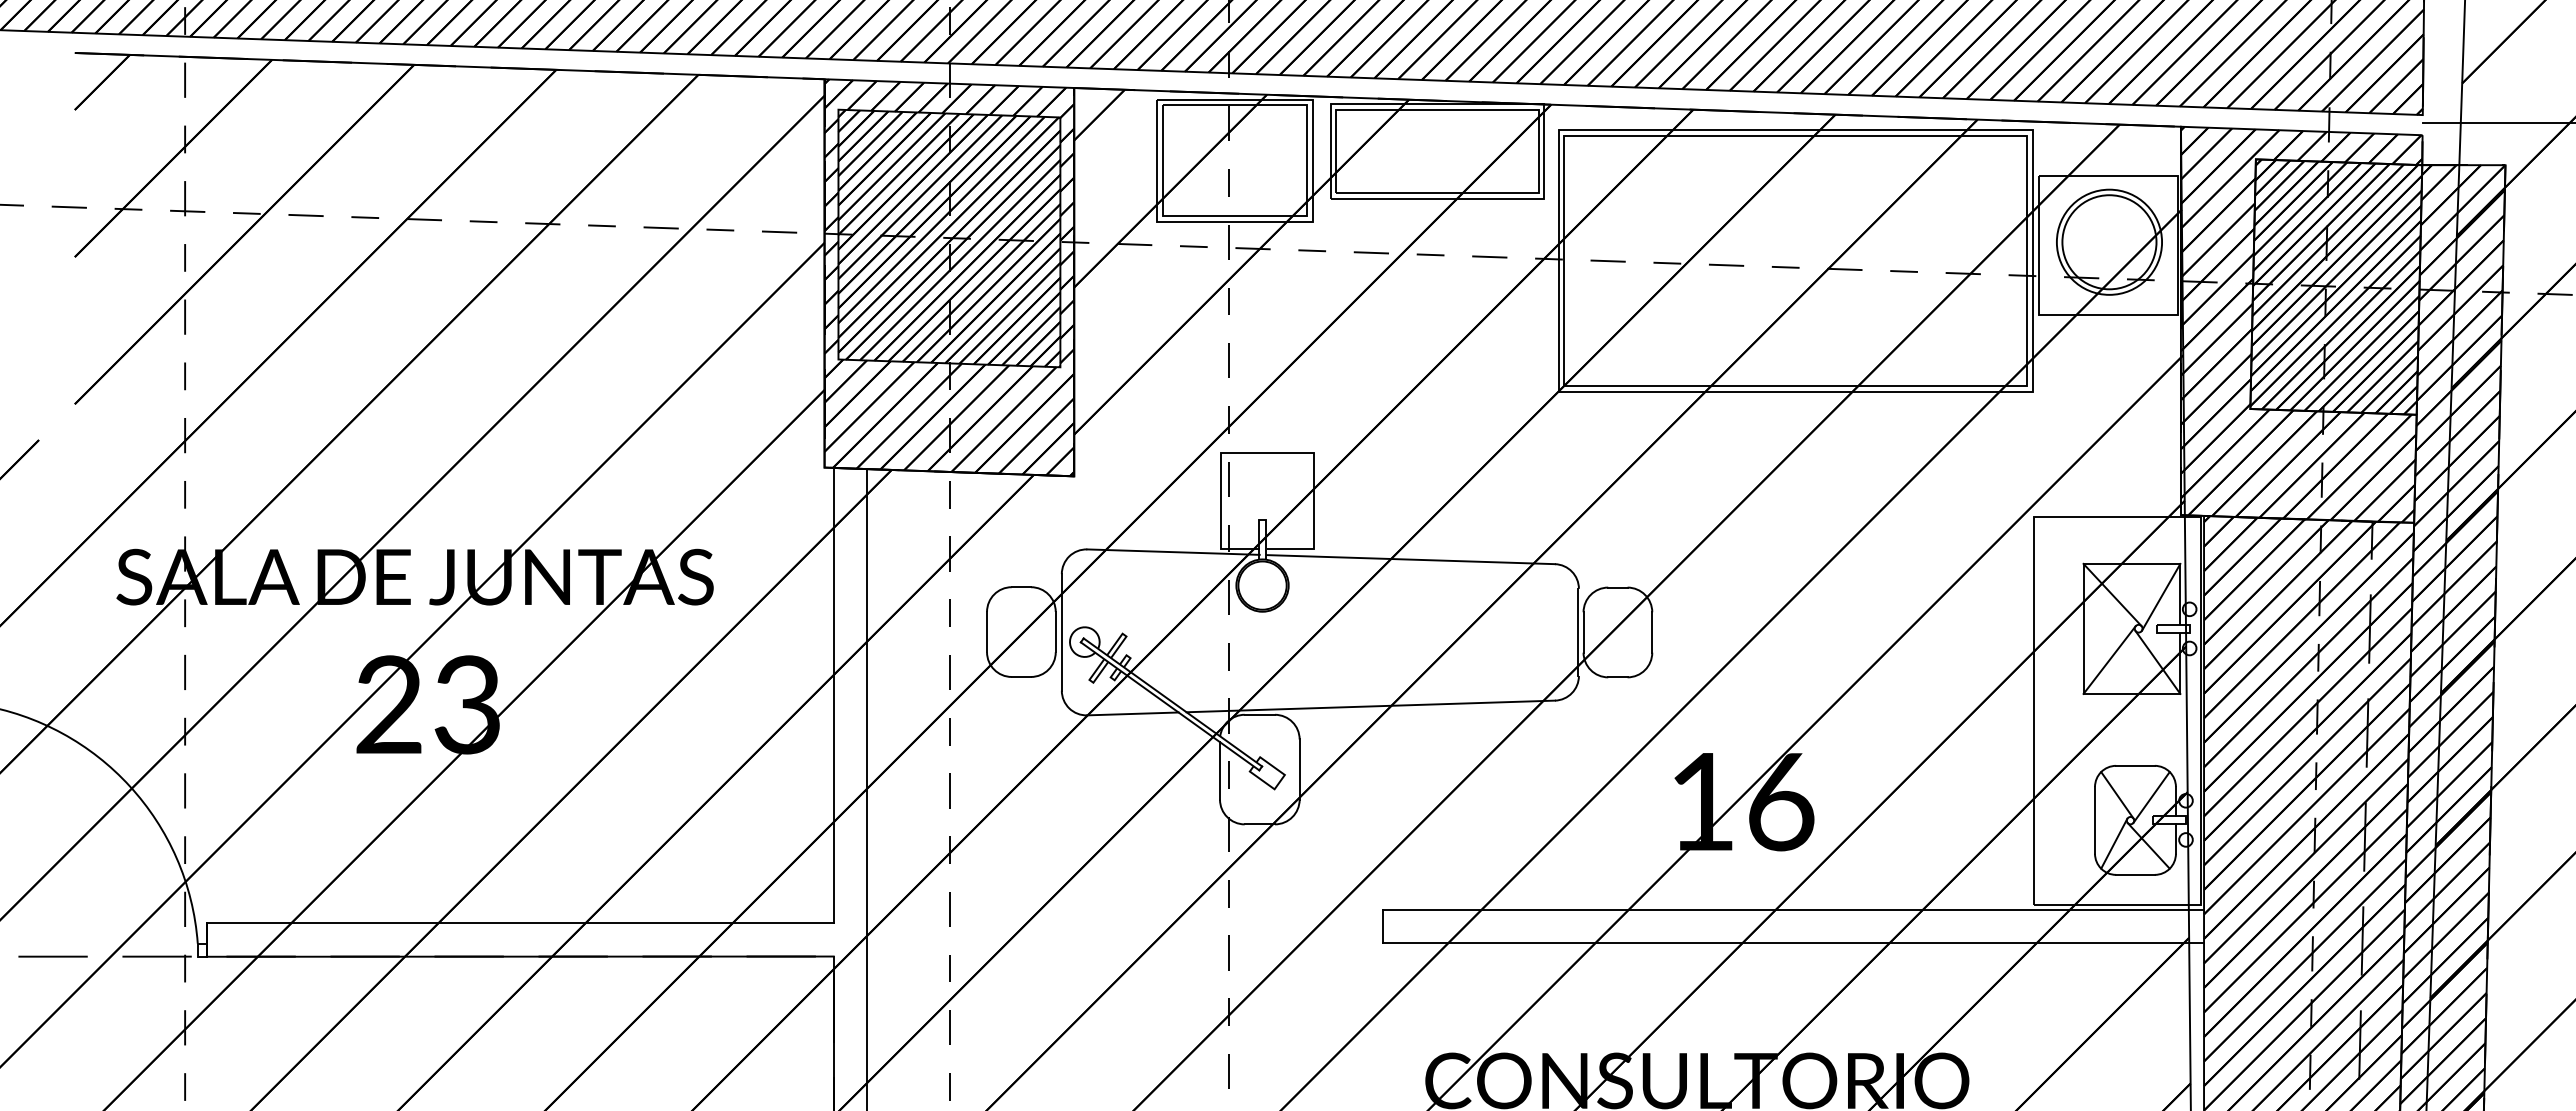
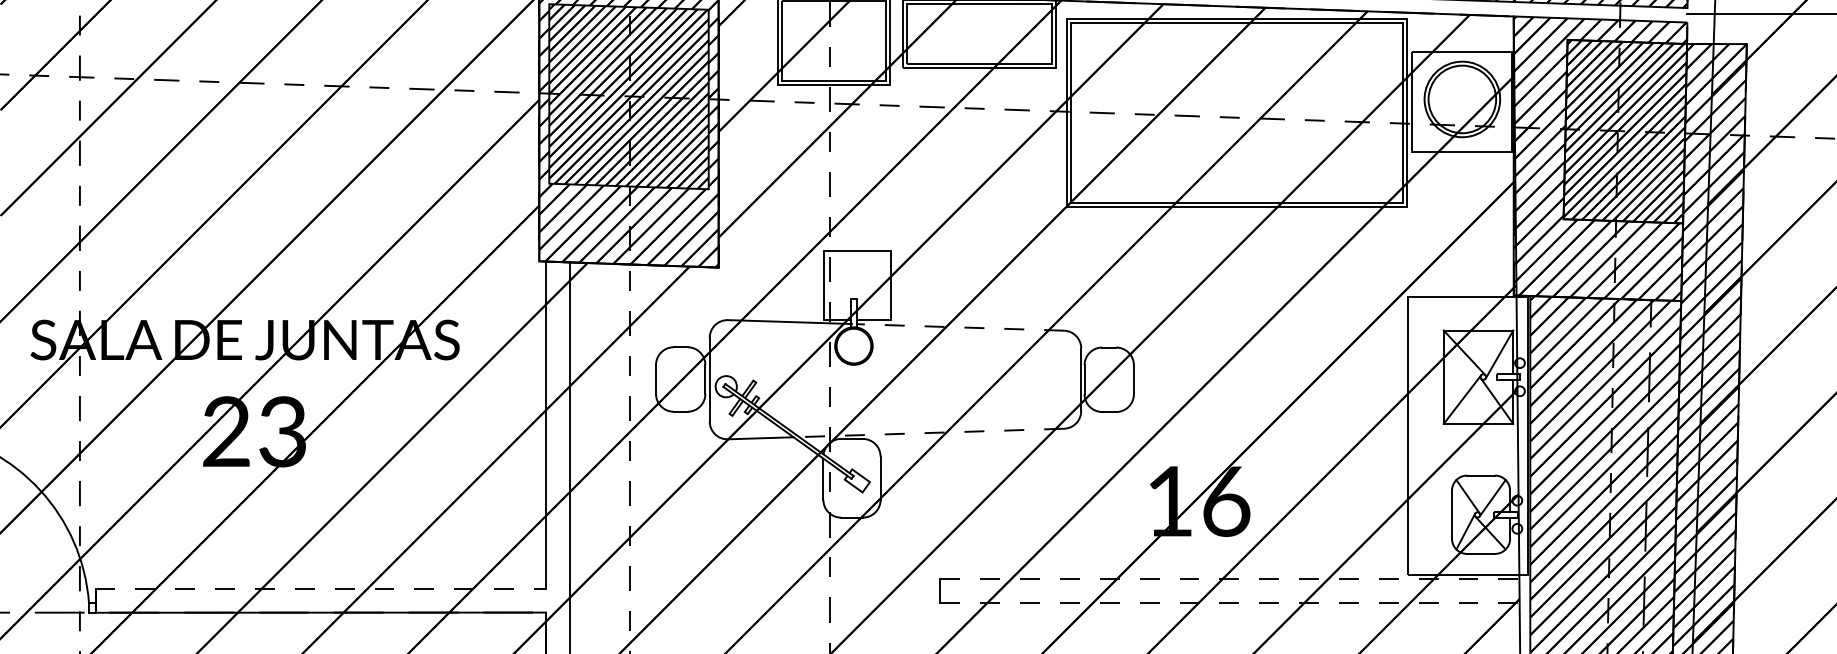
line: (1411, 559) -> (960, 327), solid -> dashed
line: (1370, 706) -> (931, 432), solid -> dashed
line: (1793, 910) -> (1235, 579), solid -> dashed
line: (520, 923) -> (320, 588), solid -> dashed
line: (1793, 943) -> (1235, 603), solid -> dashed

